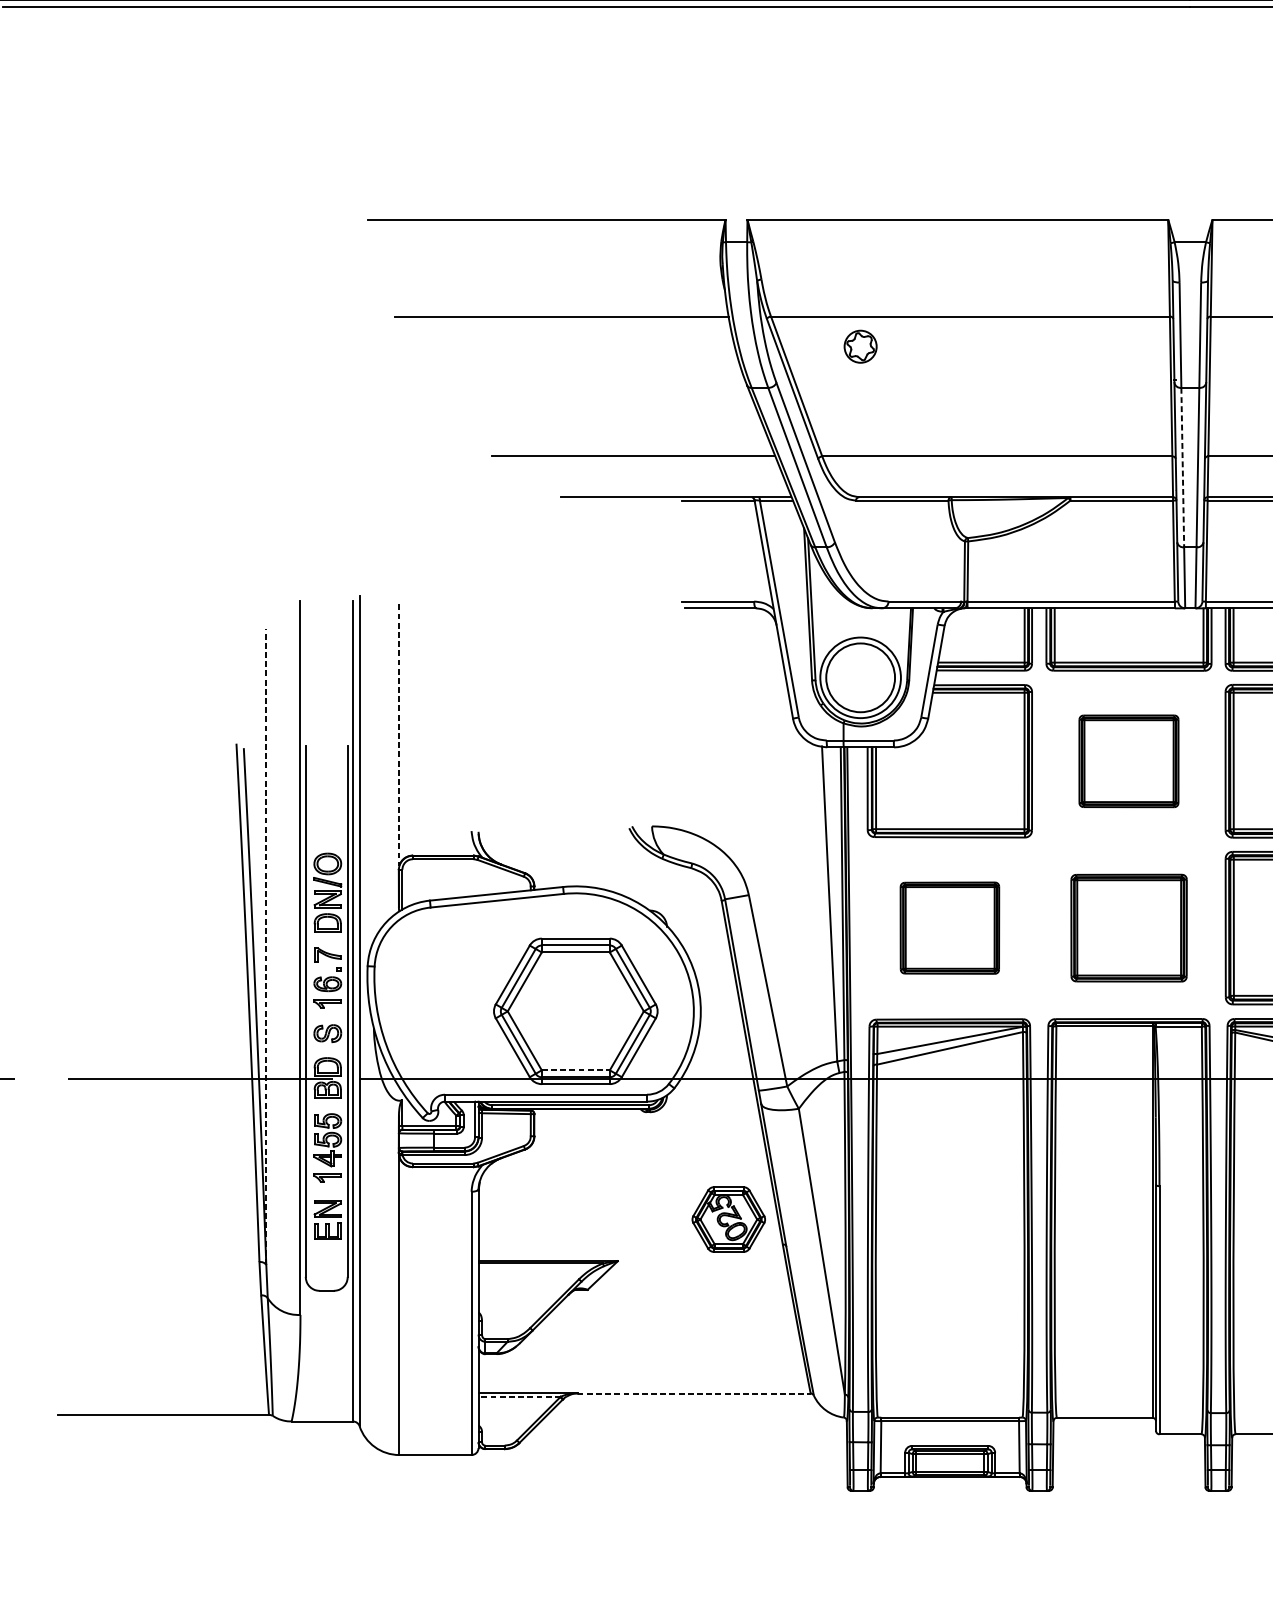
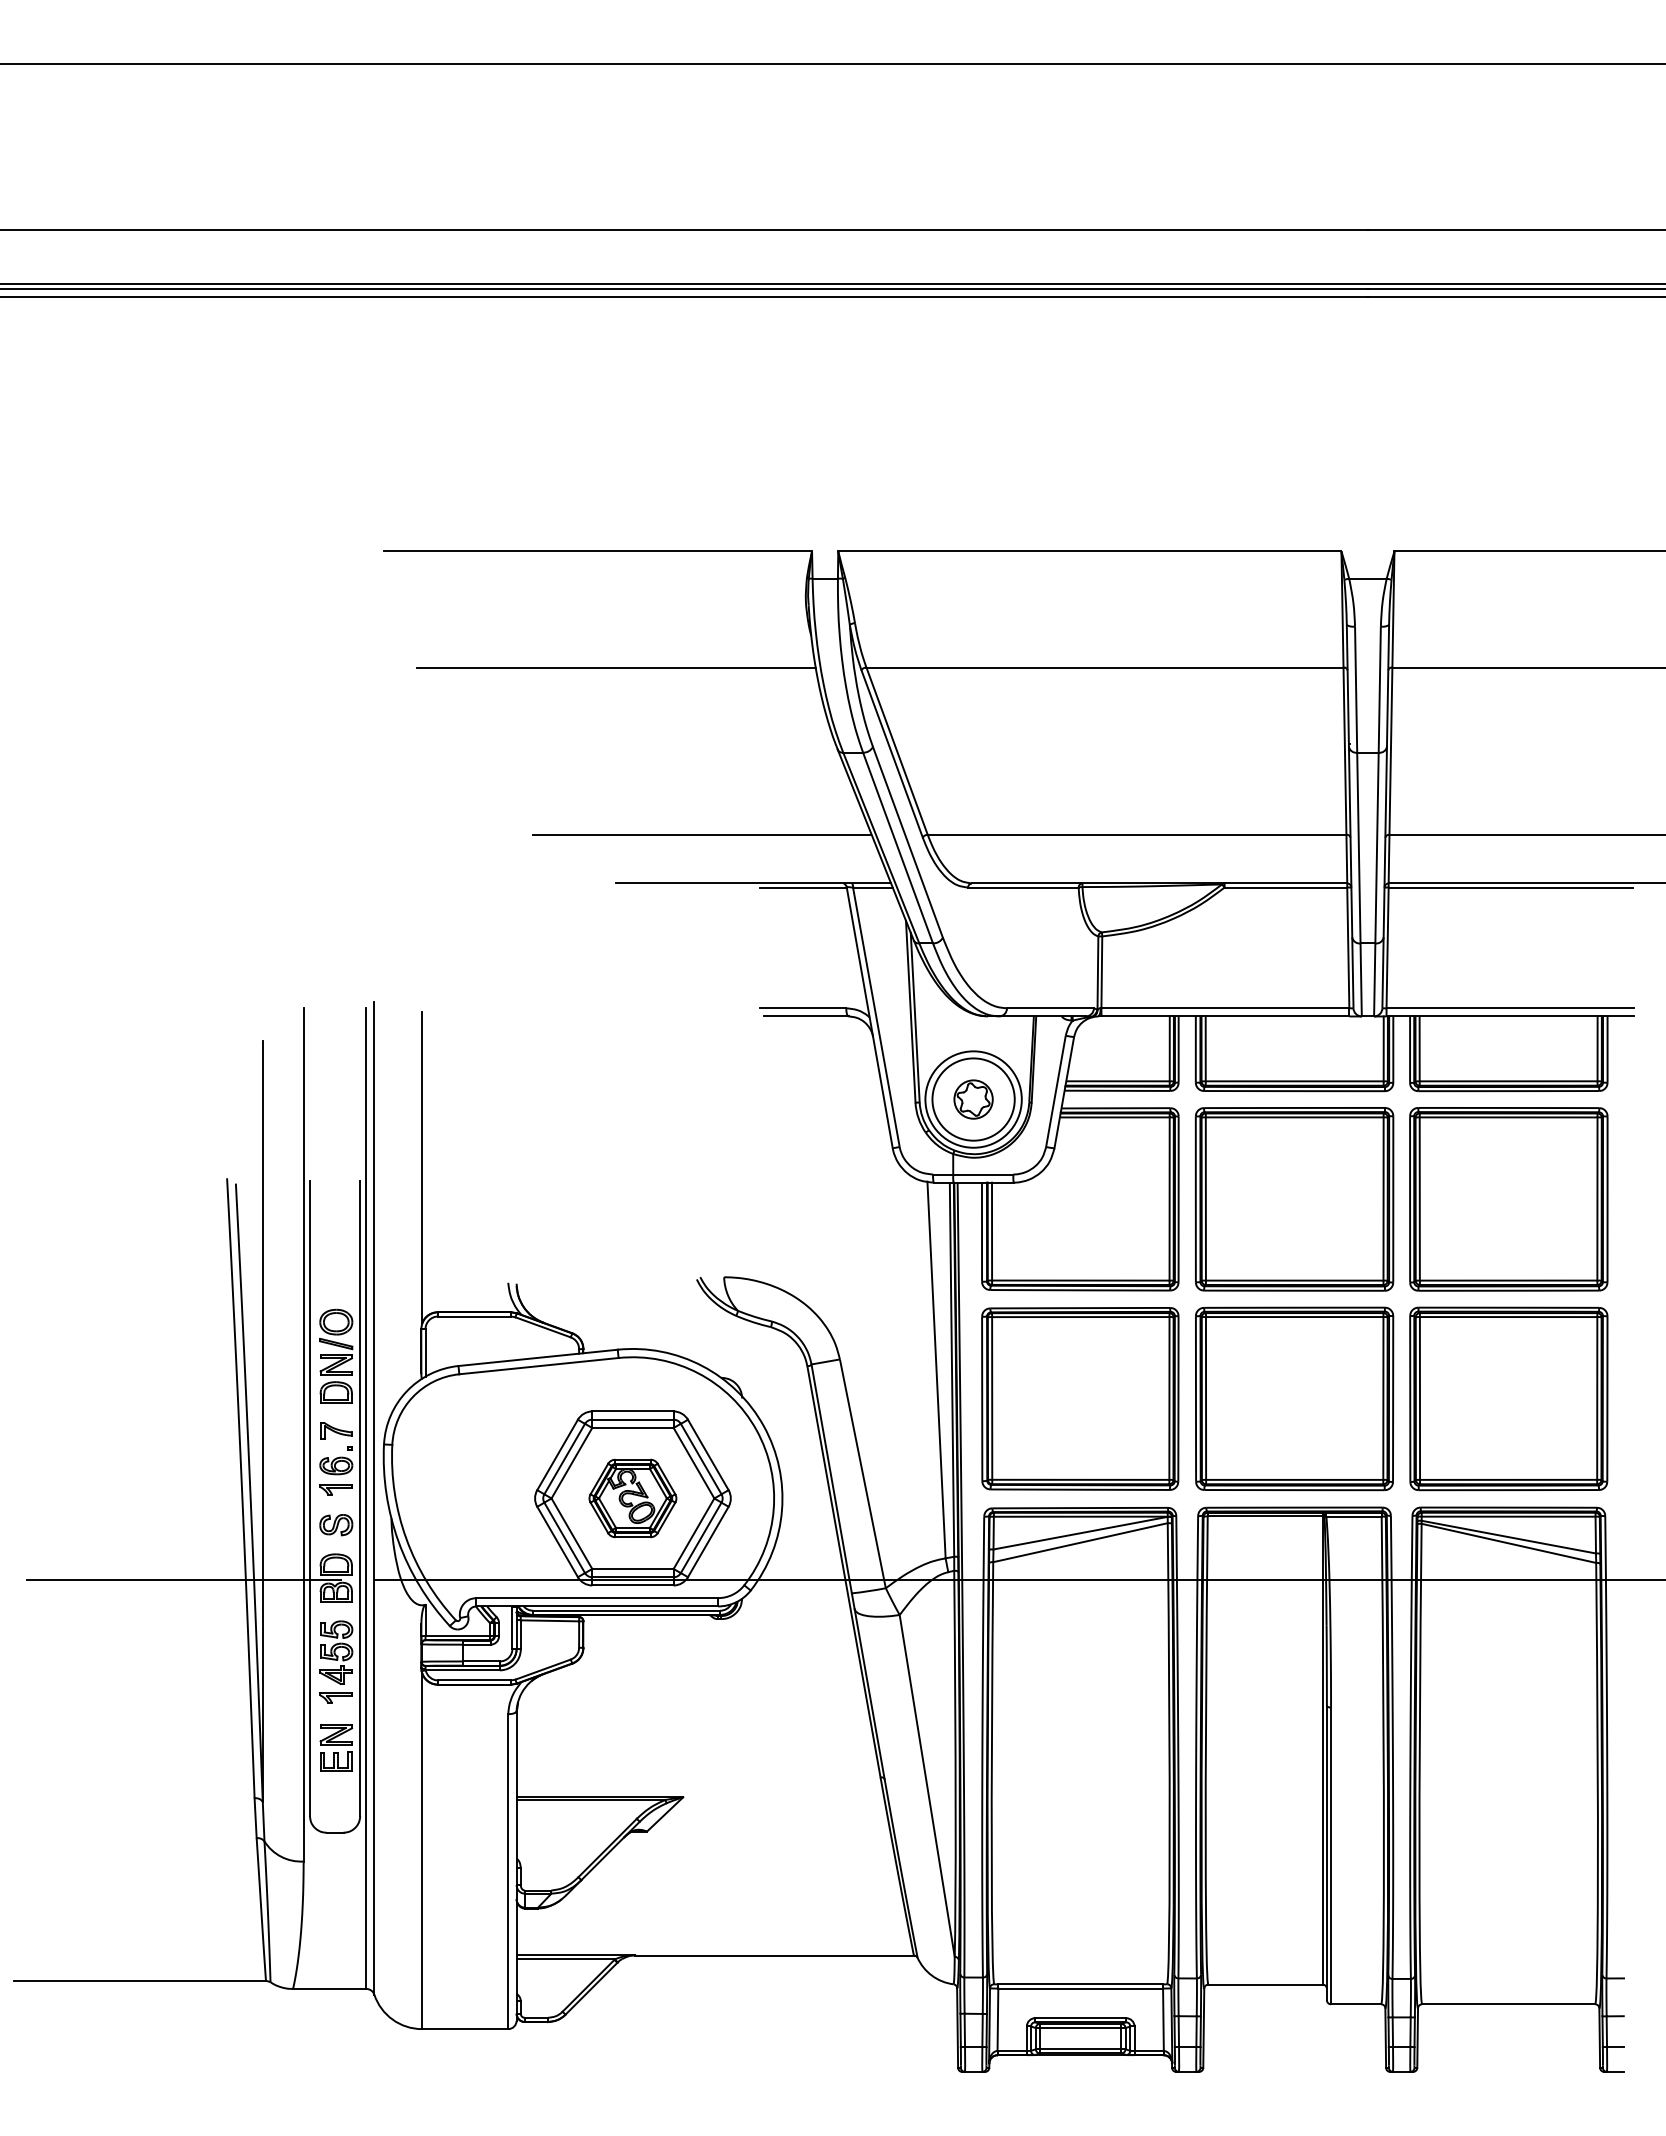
part: (860, 346) -> (973, 1099), moved
line: (1182, 466) -> (1358, 846), dashed -> solid
line: (399, 735) -> (422, 1168), dashed -> solid
part: (1128, 761) -> (1294, 1199), size x1.67
part: (950, 927) -> (1080, 1398), size x1.67
part: (1128, 927) -> (1294, 1398), size x1.43
line: (266, 946) -> (262, 1420), dashed -> solid
line: (575, 1069) -> (632, 1568), dashed -> solid
part: (728, 1219) -> (632, 1498), moved
line: (694, 1393) -> (774, 1955), dashed -> solid
line: (519, 1396) -> (565, 1959), dashed -> solid

